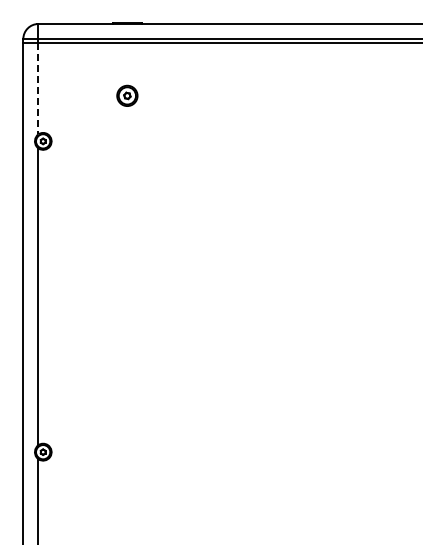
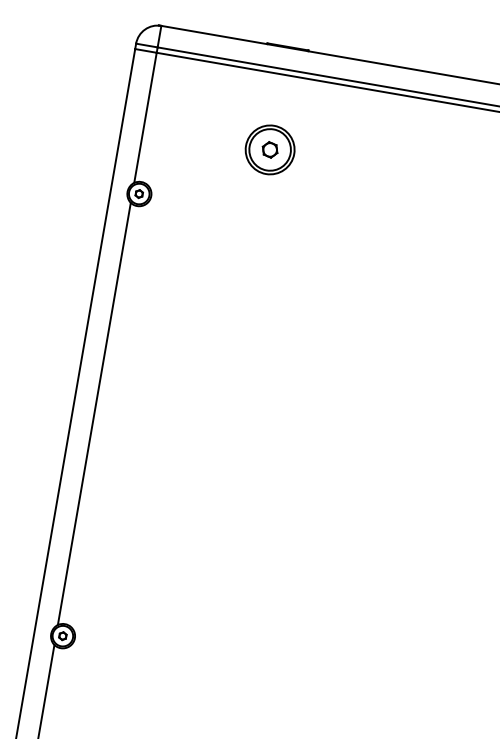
line: (38, 88) -> (145, 117), dashed -> solid
part: (127, 95) -> (270, 149), size x1.67

